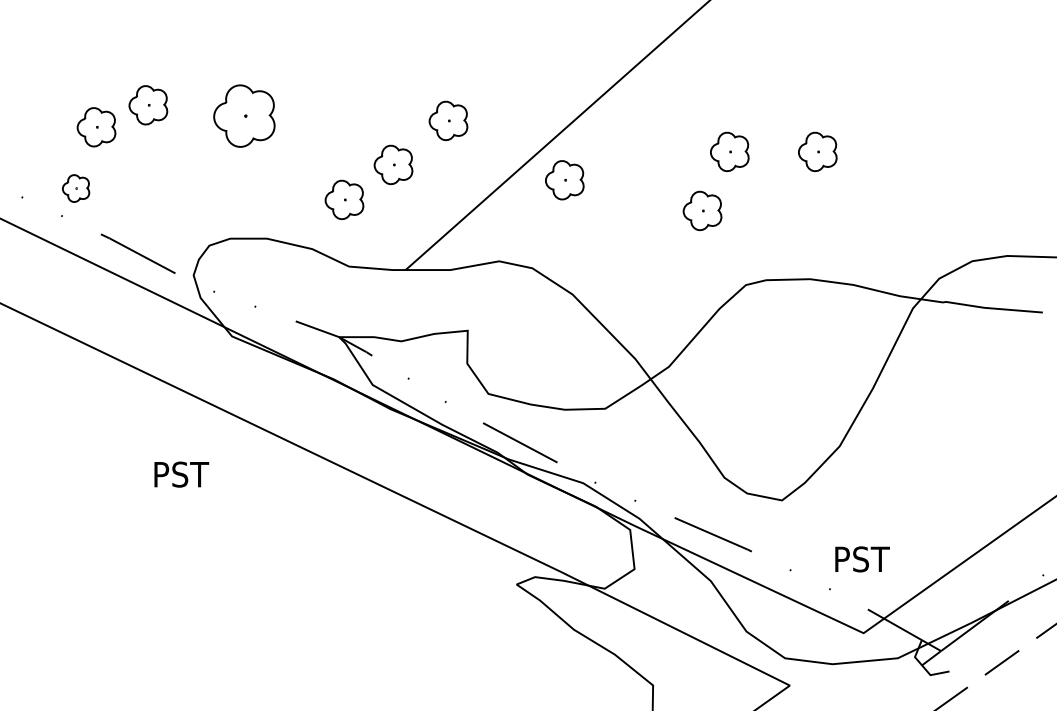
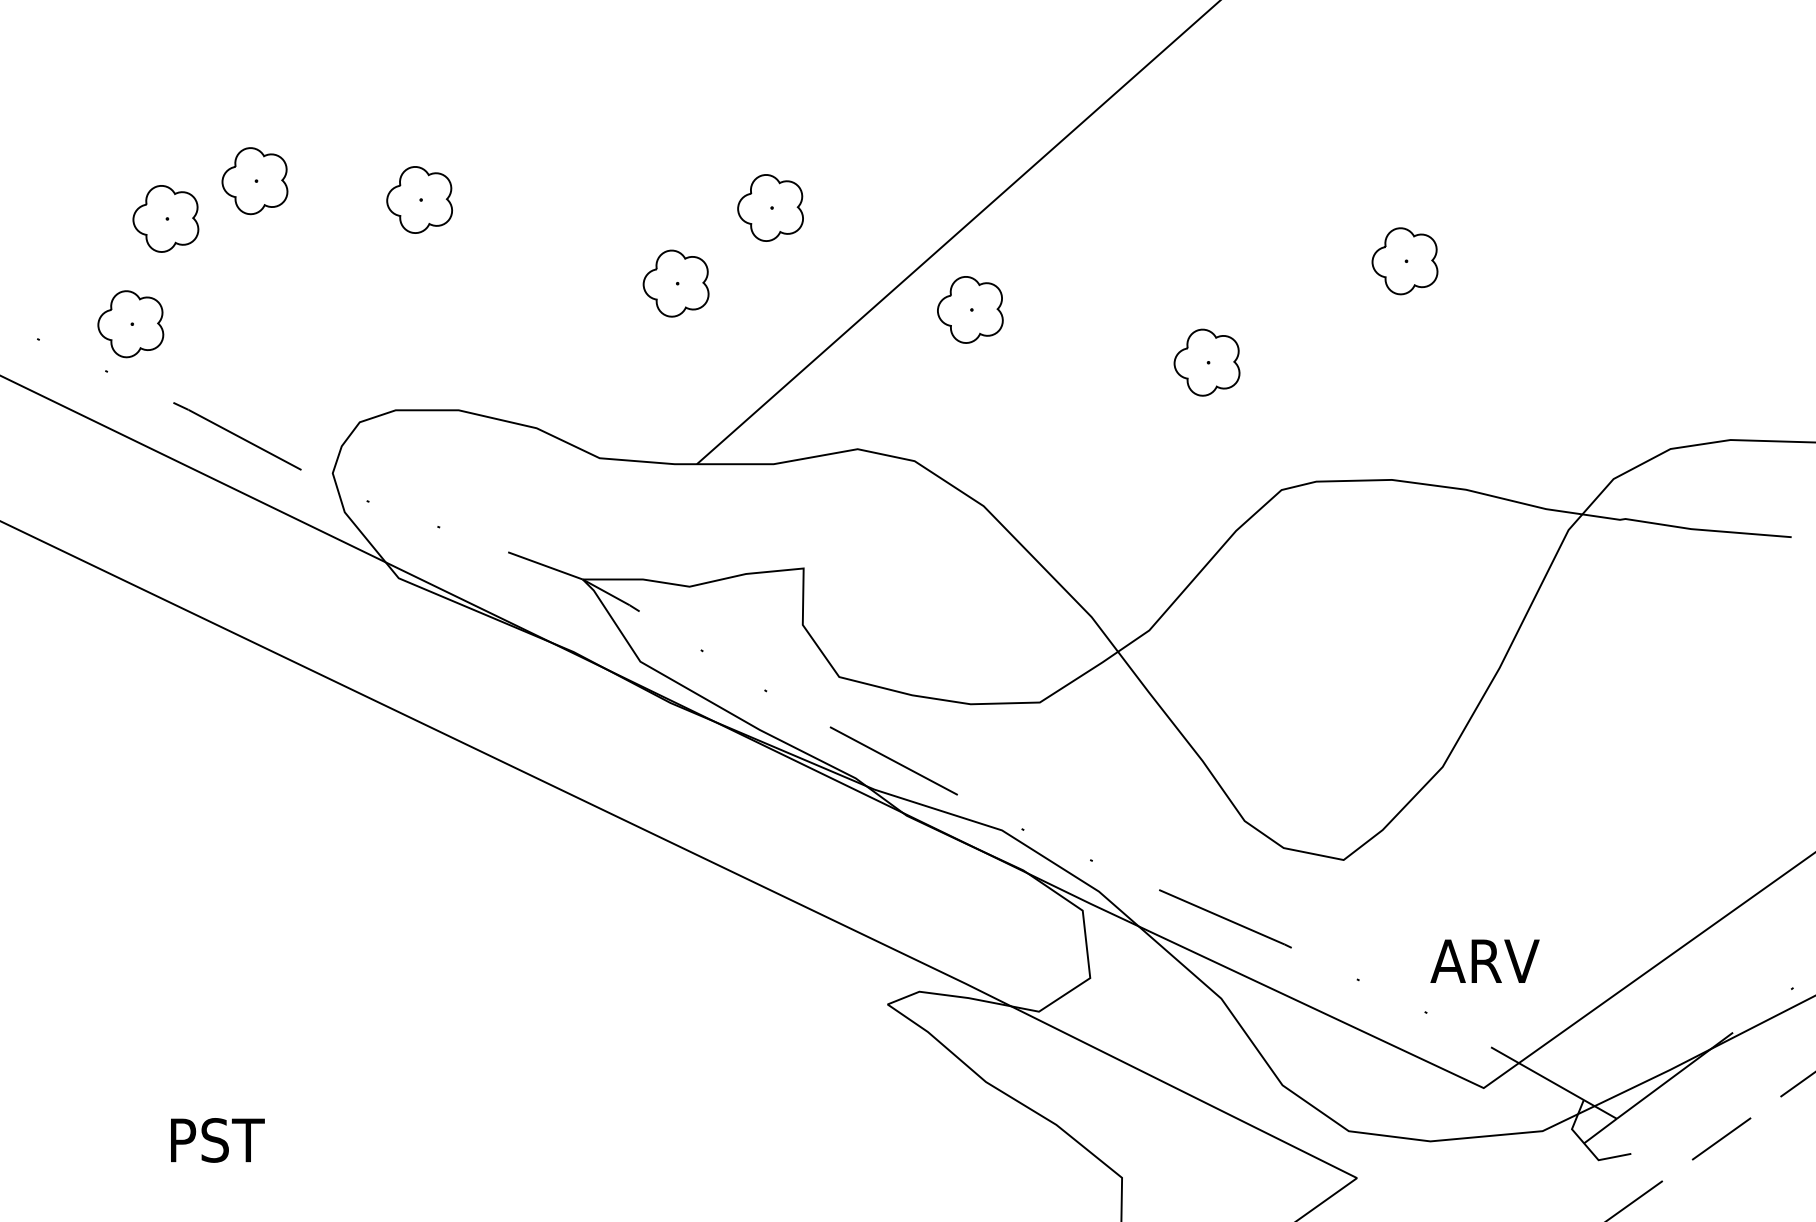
part: (243, 116) -> (418, 200), size x0.62
part: (729, 151) -> (1253, 260), removed
part: (75, 188) -> (129, 324), size x1.43
part: (344, 199) -> (591, 342), removed
text: (181, 474) -> (217, 1140), moved
text: (863, 559) -> (1483, 961), PST -> ARV

